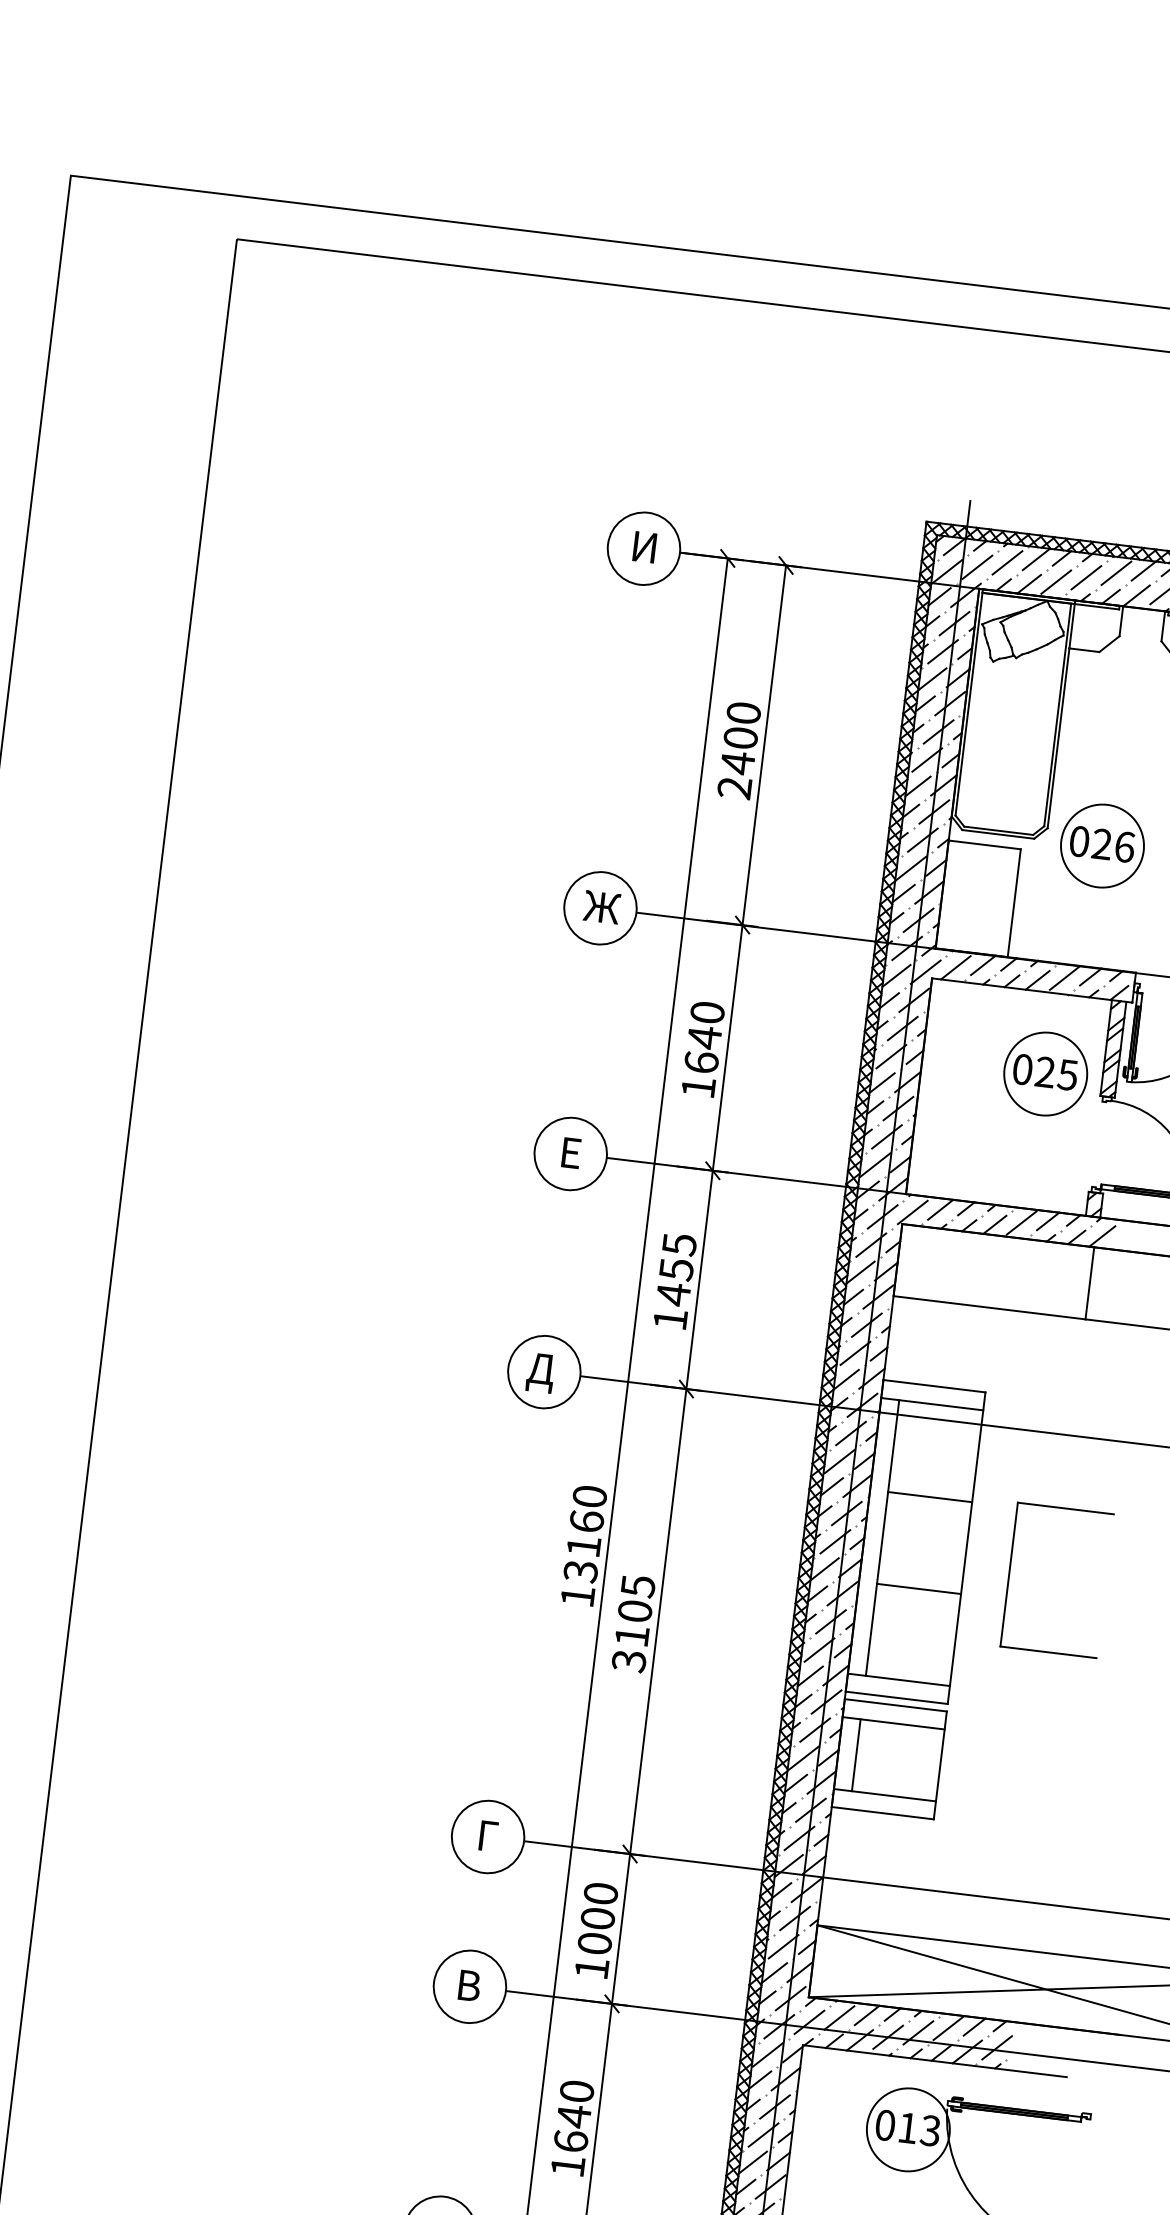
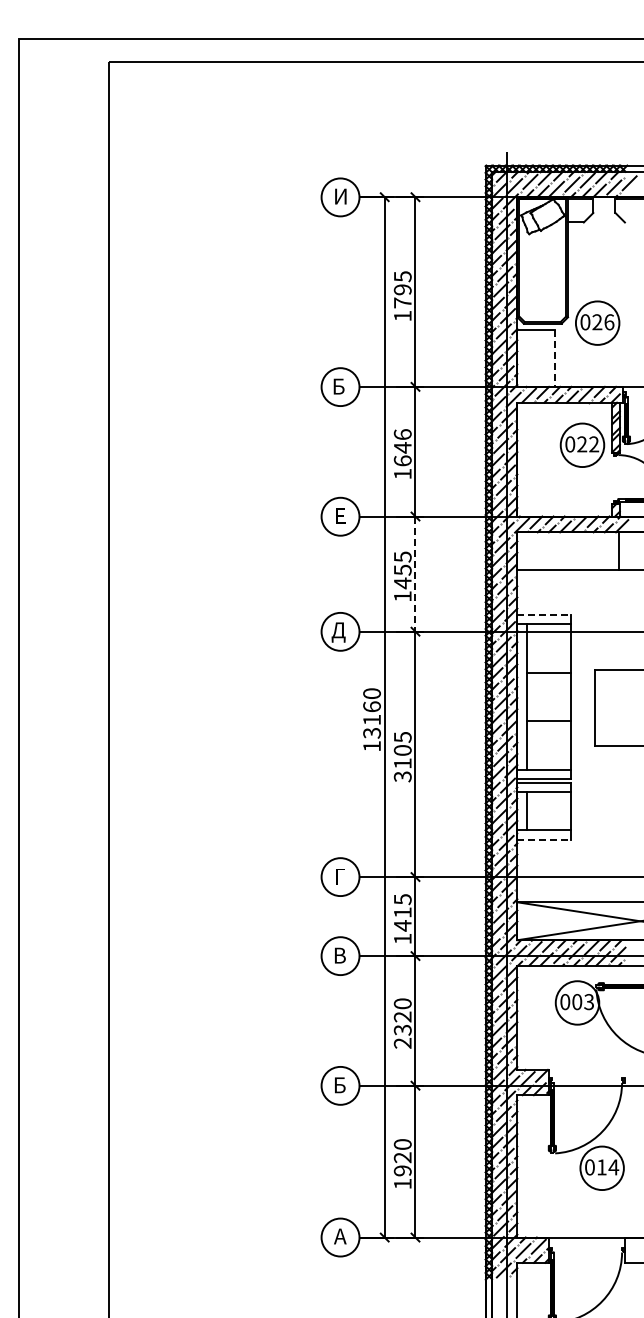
text: (738, 750) -> (402, 296), 2400 -> 1795
line: (1014, 903) -> (555, 358), solid -> dashed
text: (602, 907) -> (341, 386), Ж -> Б
text: (707, 1012) -> (402, 434), 1640 -> 1646
text: (1068, 1075) -> (594, 444), 025 -> 022
line: (699, 1280) -> (415, 574), solid -> dashed
line: (934, 1386) -> (544, 614), solid -> dashed
line: (883, 1812) -> (544, 839), solid -> dashed
text: (597, 1918) -> (402, 912), 1000 -> 1415
text: (908, 2129) -> (577, 1002), 013 -> 003
text: (570, 2140) -> (402, 1029), 1640 -> 2320

